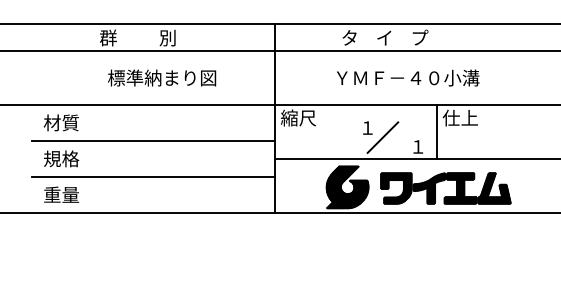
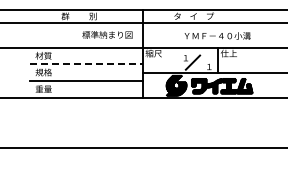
text: (162, 77) -> (107, 34), moved
text: (407, 77) -> (217, 35), moved
line: (155, 141) -> (87, 64), solid -> dashed

